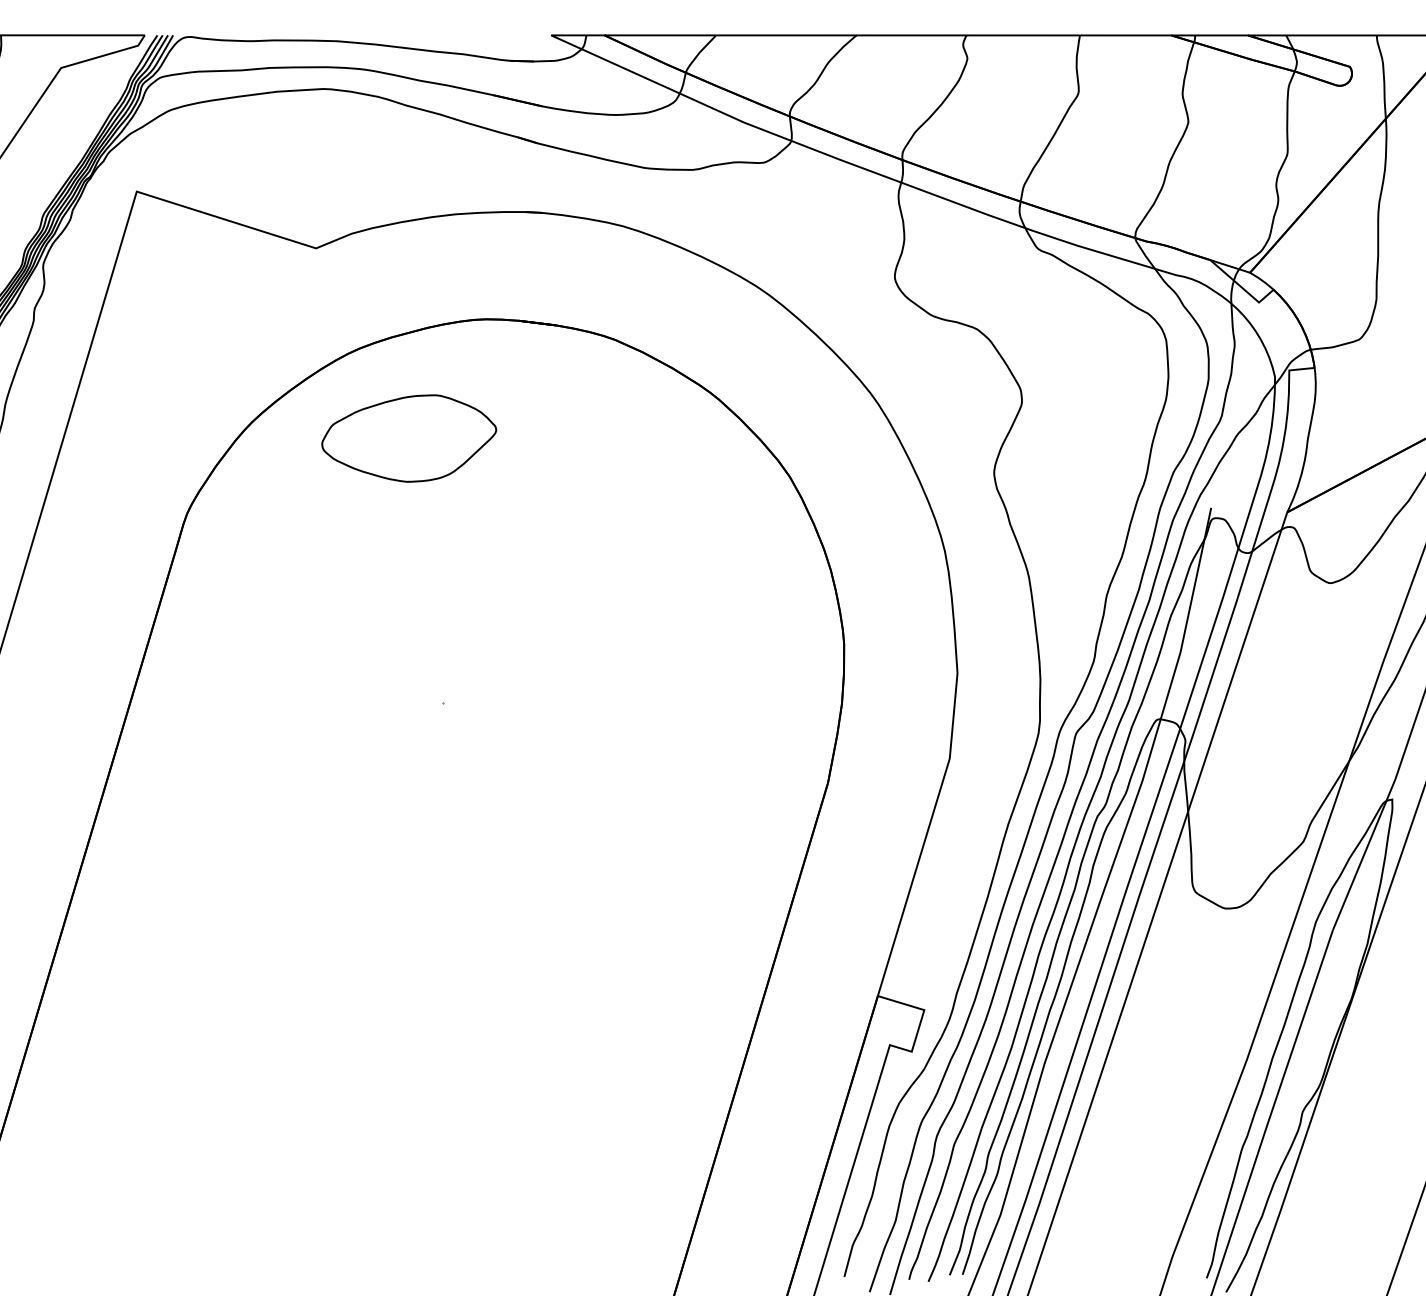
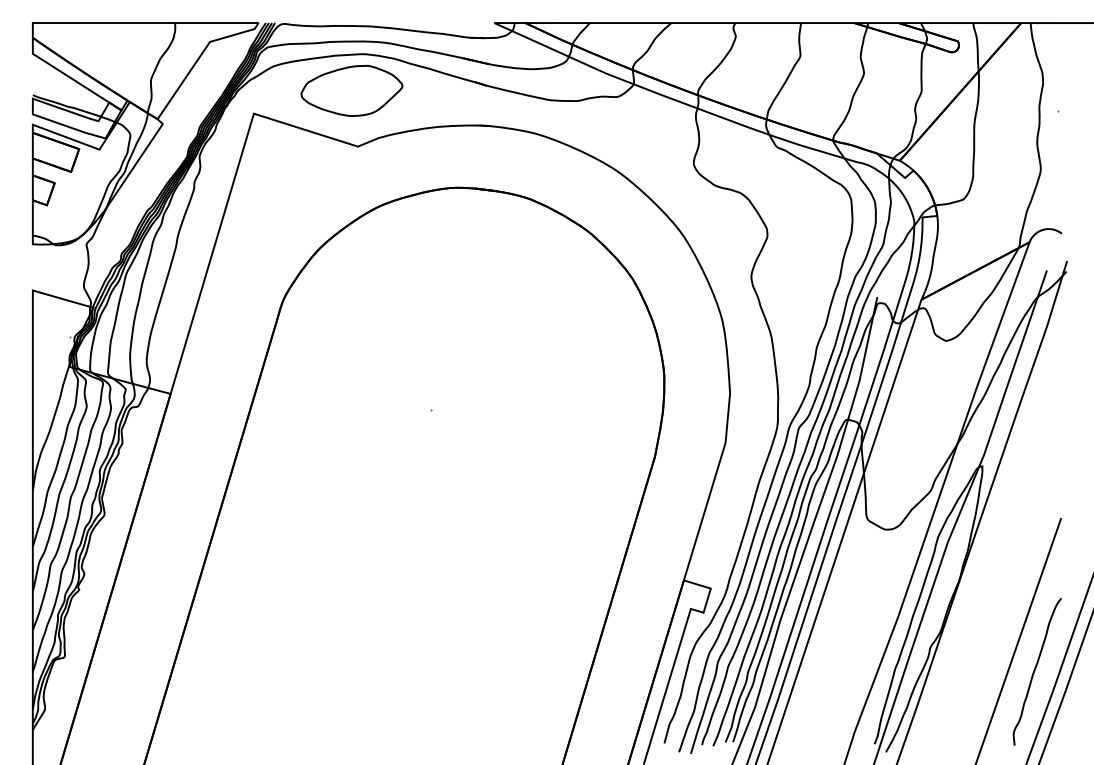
part: (408, 437) -> (351, 90), moved

